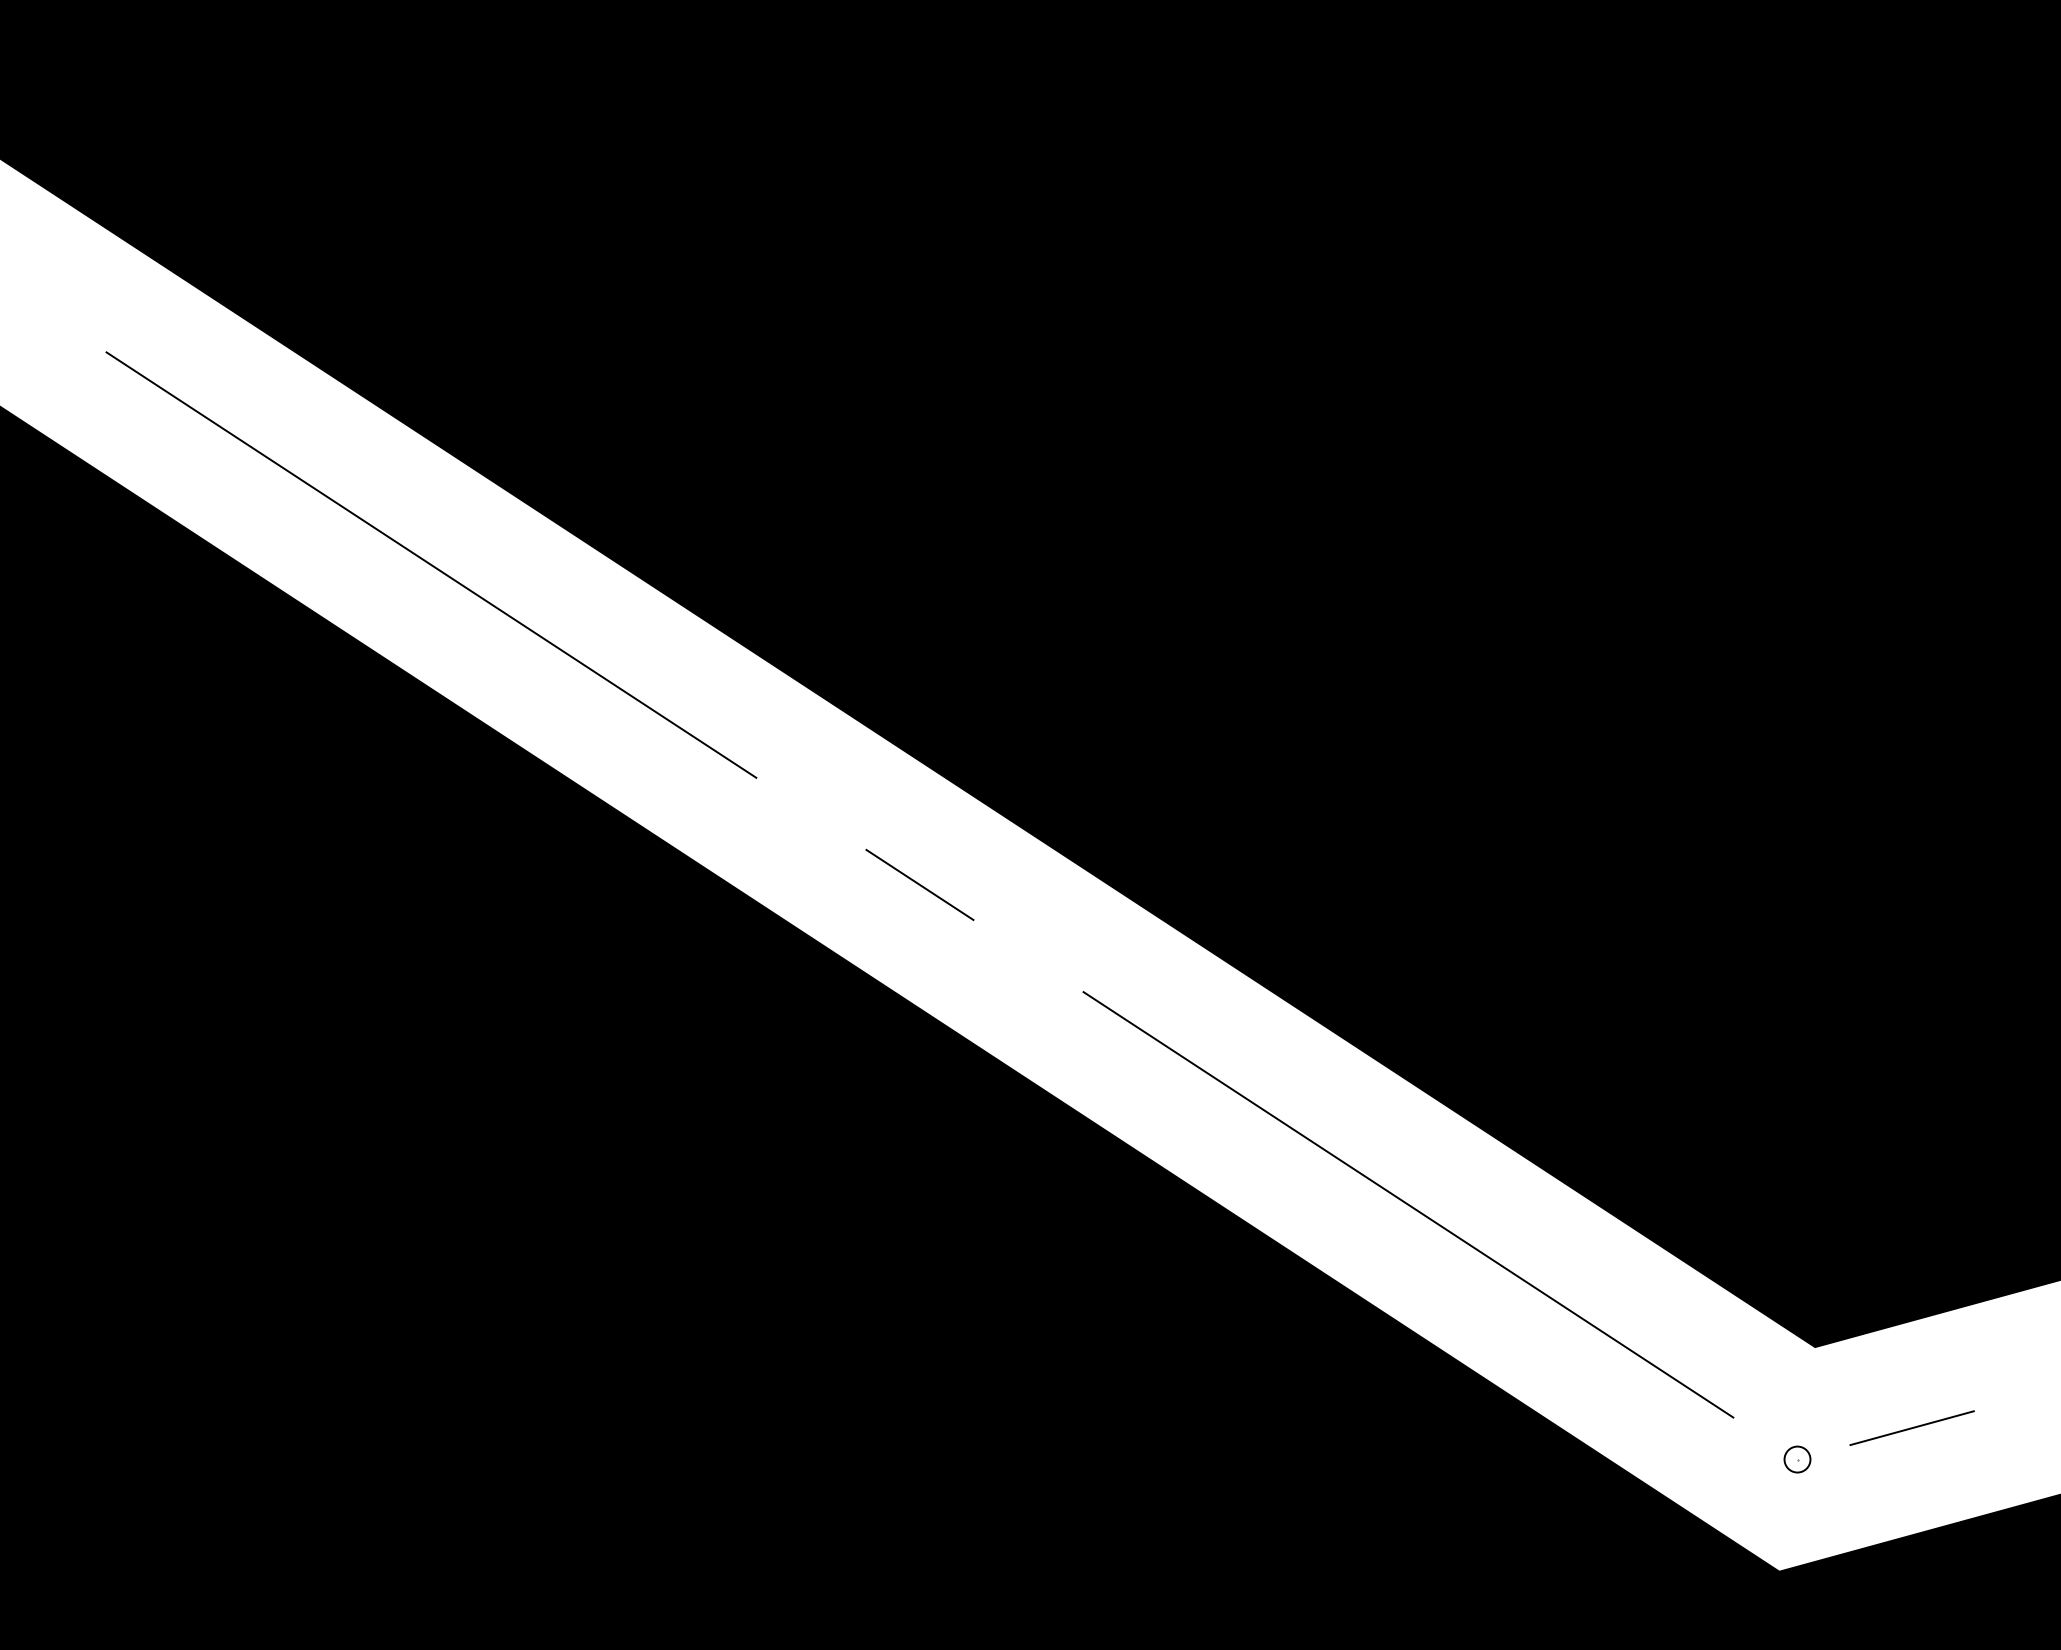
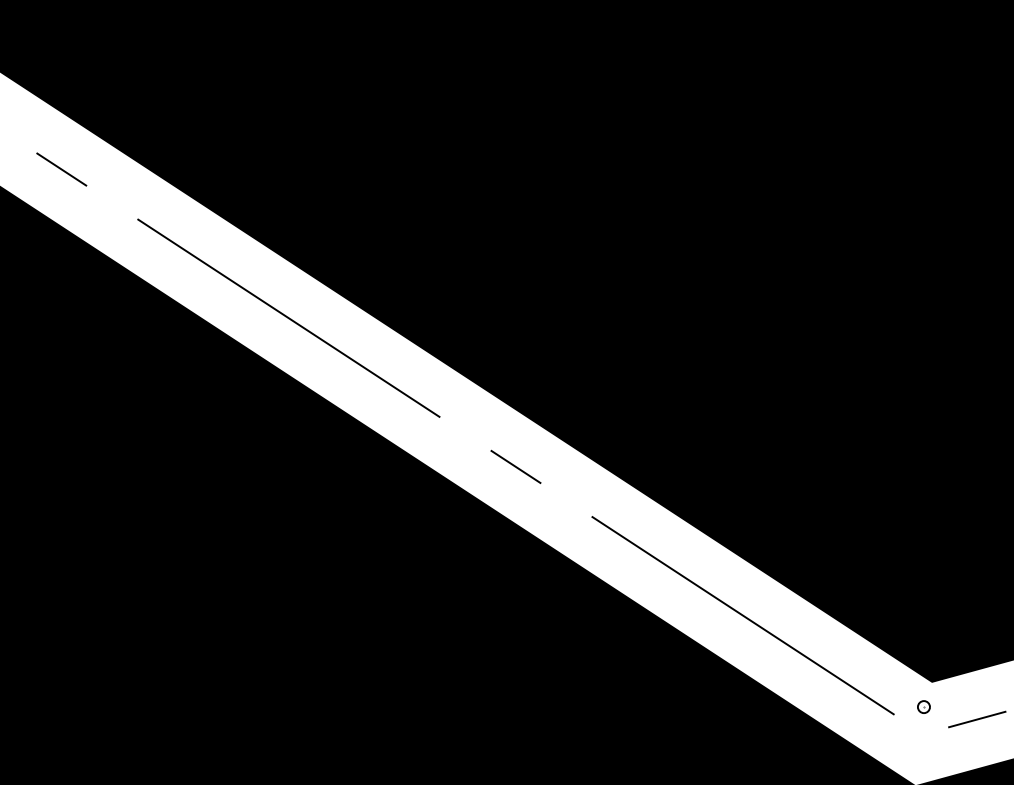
part: (1796, 1458) -> (923, 706), moved

